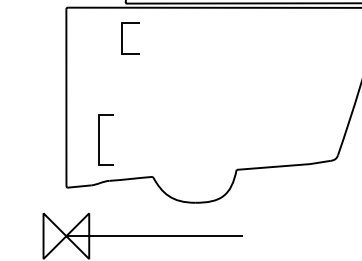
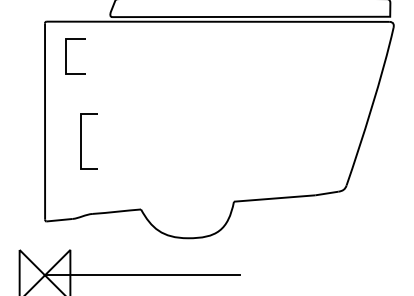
curve: (122, 39) -> (66, 56), moved
curve: (99, 139) -> (81, 141), moved

